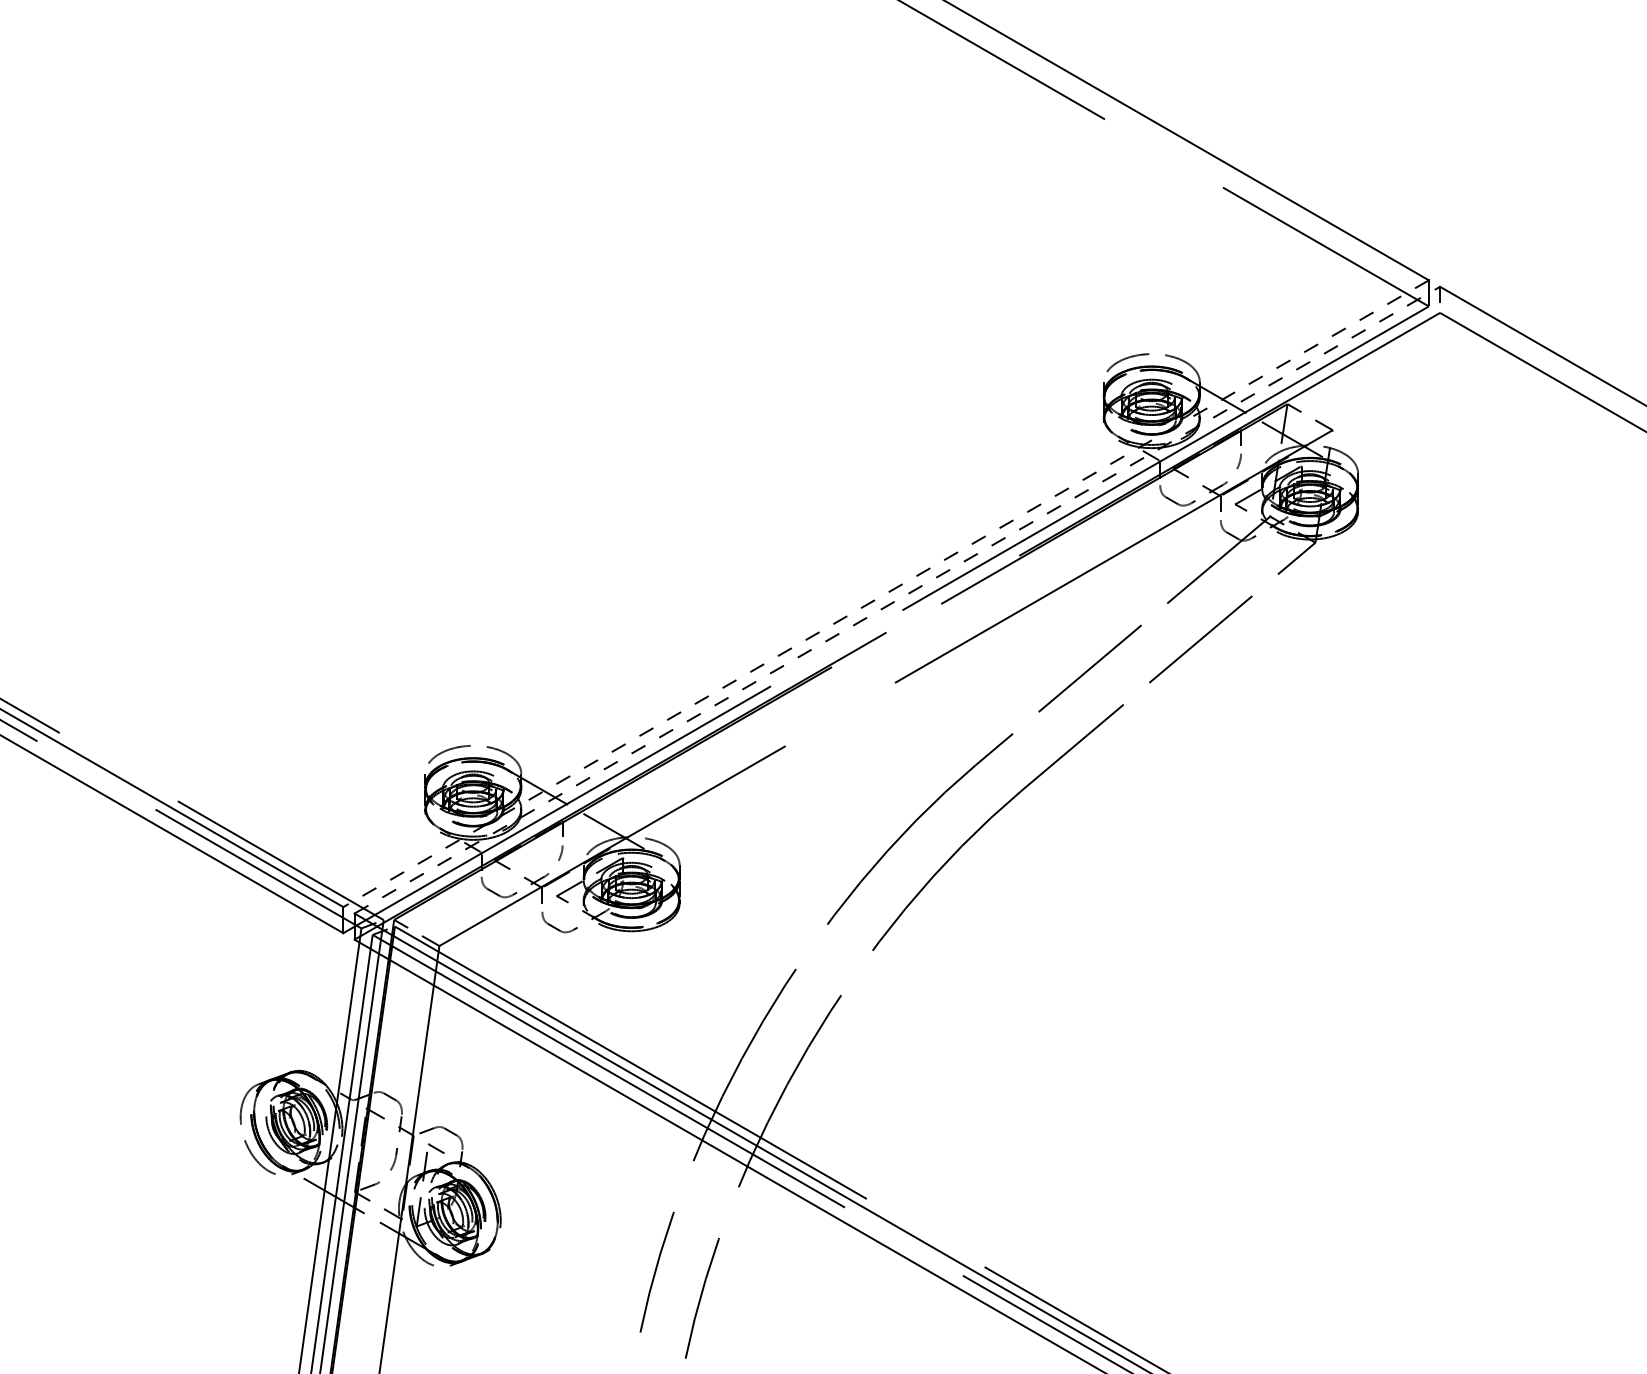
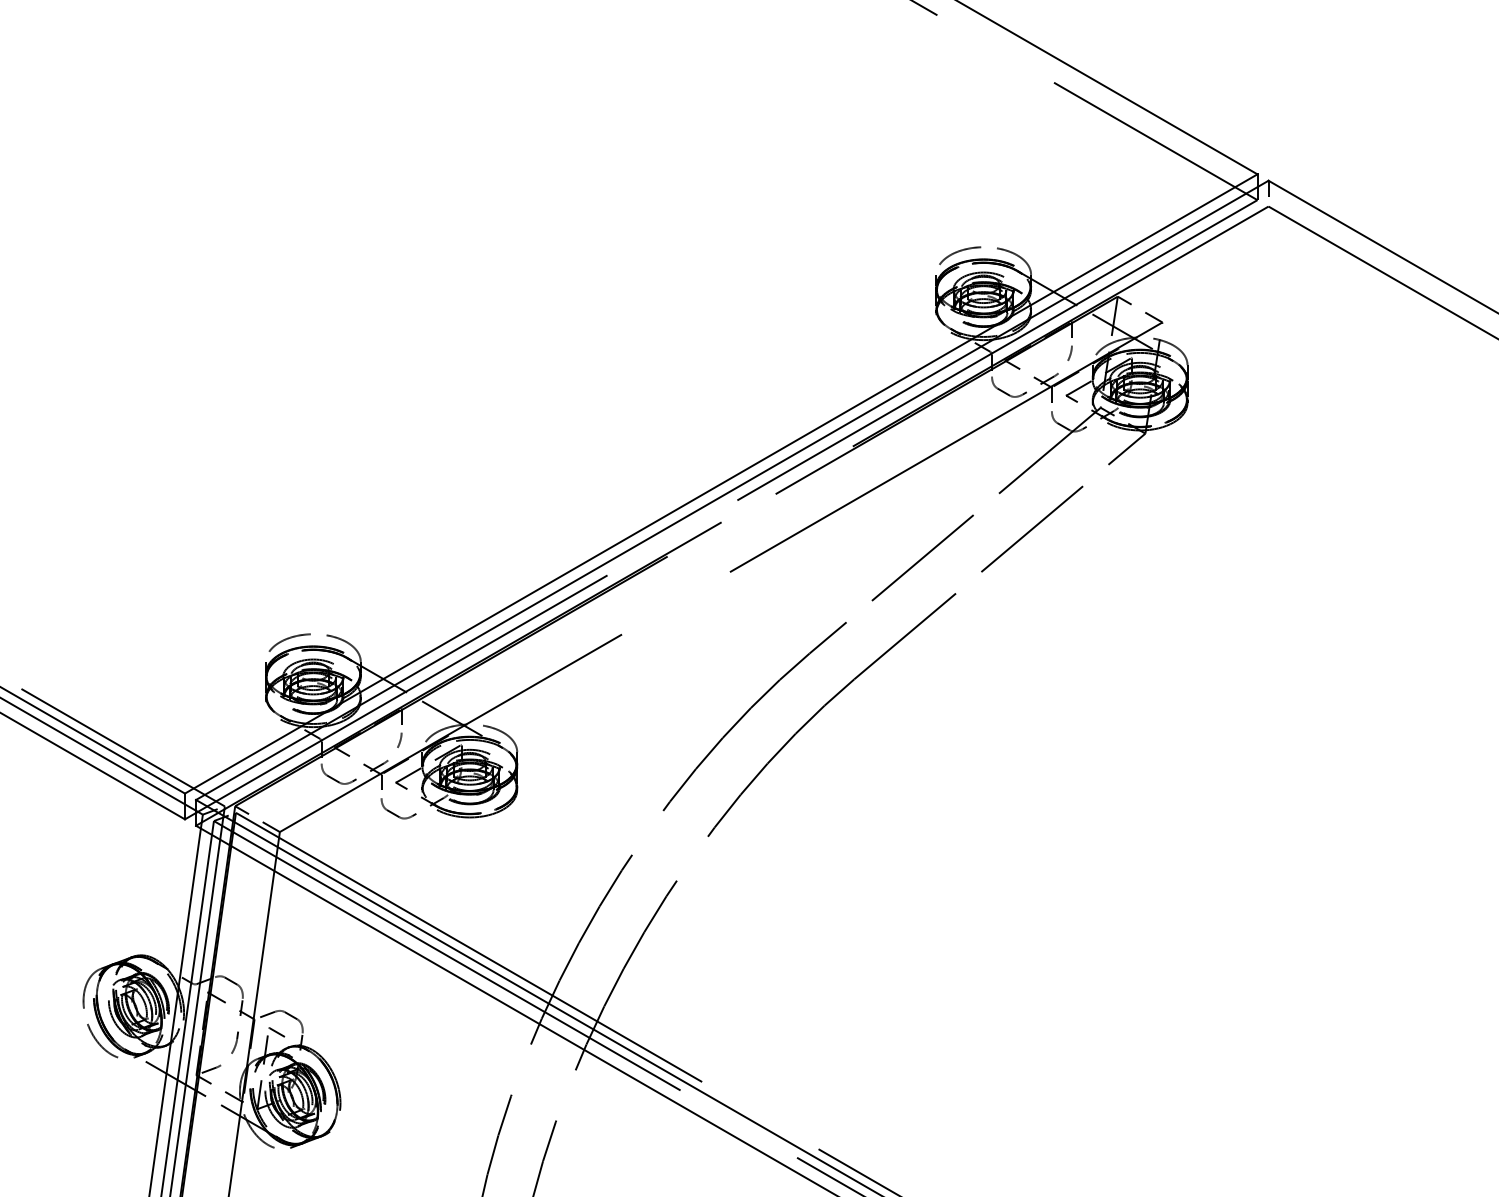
line: (886, 593) -> (721, 483), dashed -> solid
line: (897, 600) -> (732, 490), dashed -> solid

